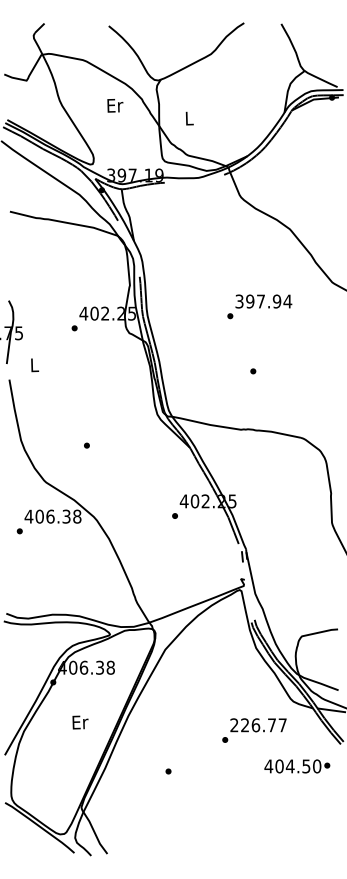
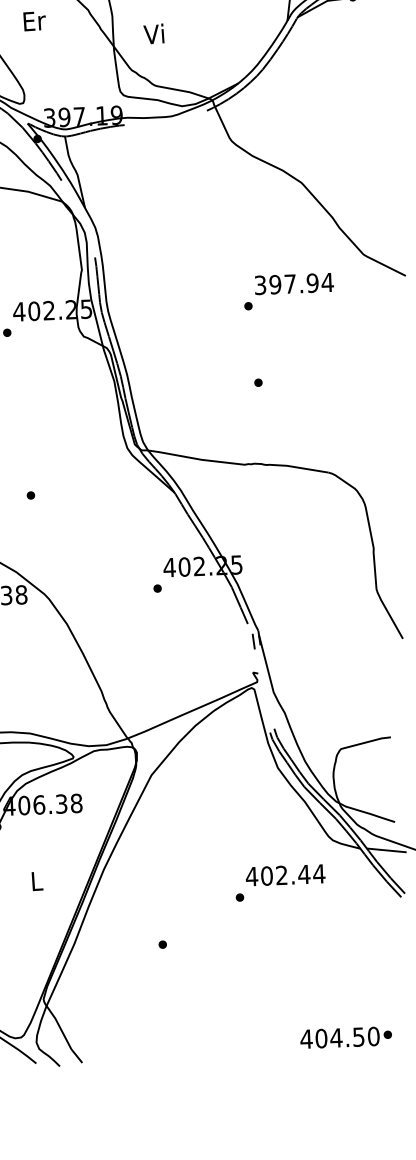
text: (115, 105) -> (34, 20), moved
text: (188, 118) -> (154, 34), L -> Vi
text: (259, 306) -> (288, 291), moved
text: (80, 722) -> (37, 881), Er -> L
text: (258, 725) -> (285, 875), 226.77 -> 402.44
text: (297, 766) -> (346, 1037), moved

